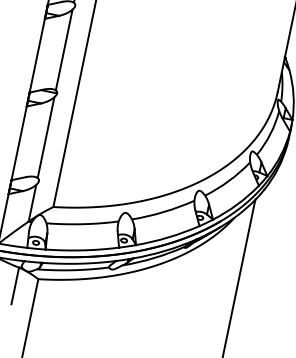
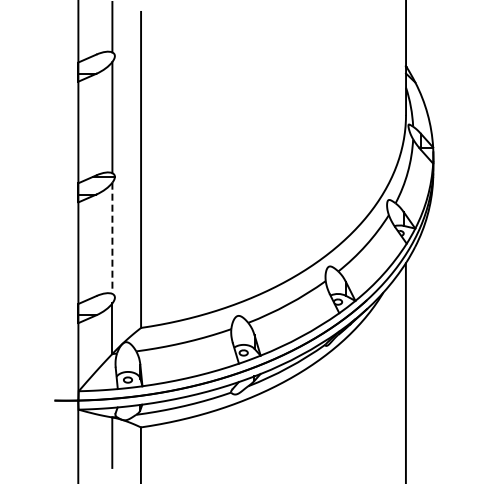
line: (46, 137) -> (112, 238), solid -> dashed

